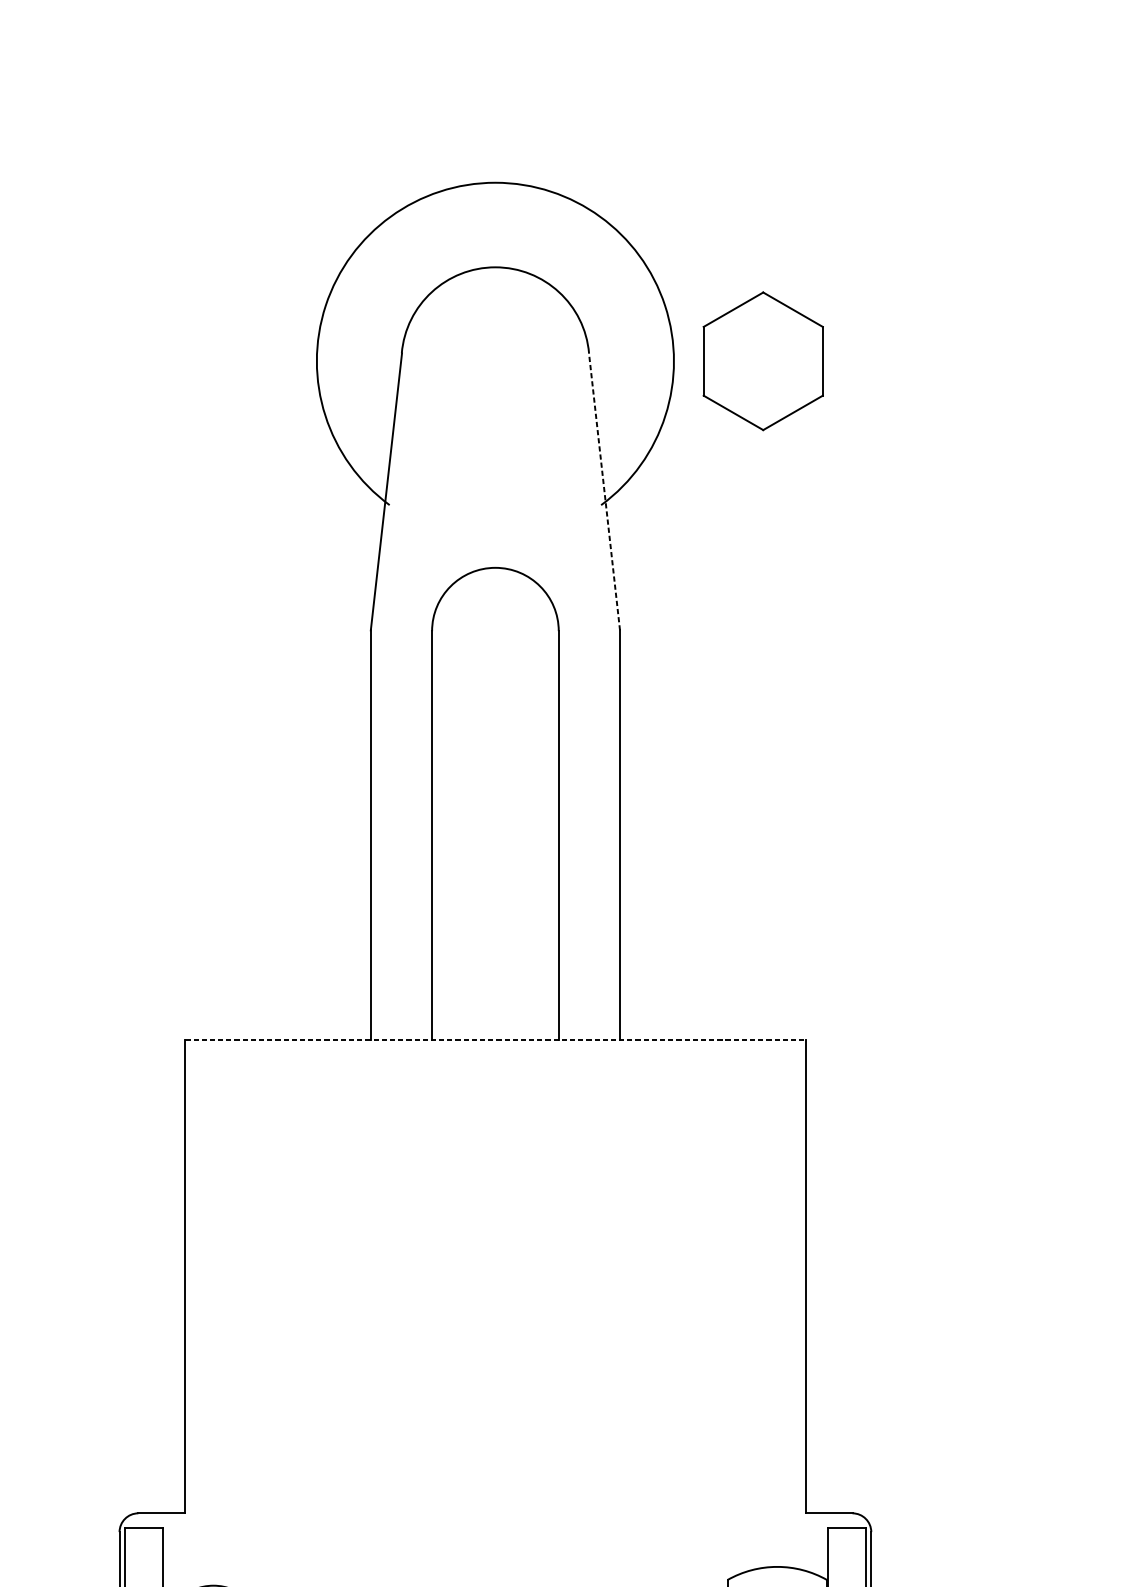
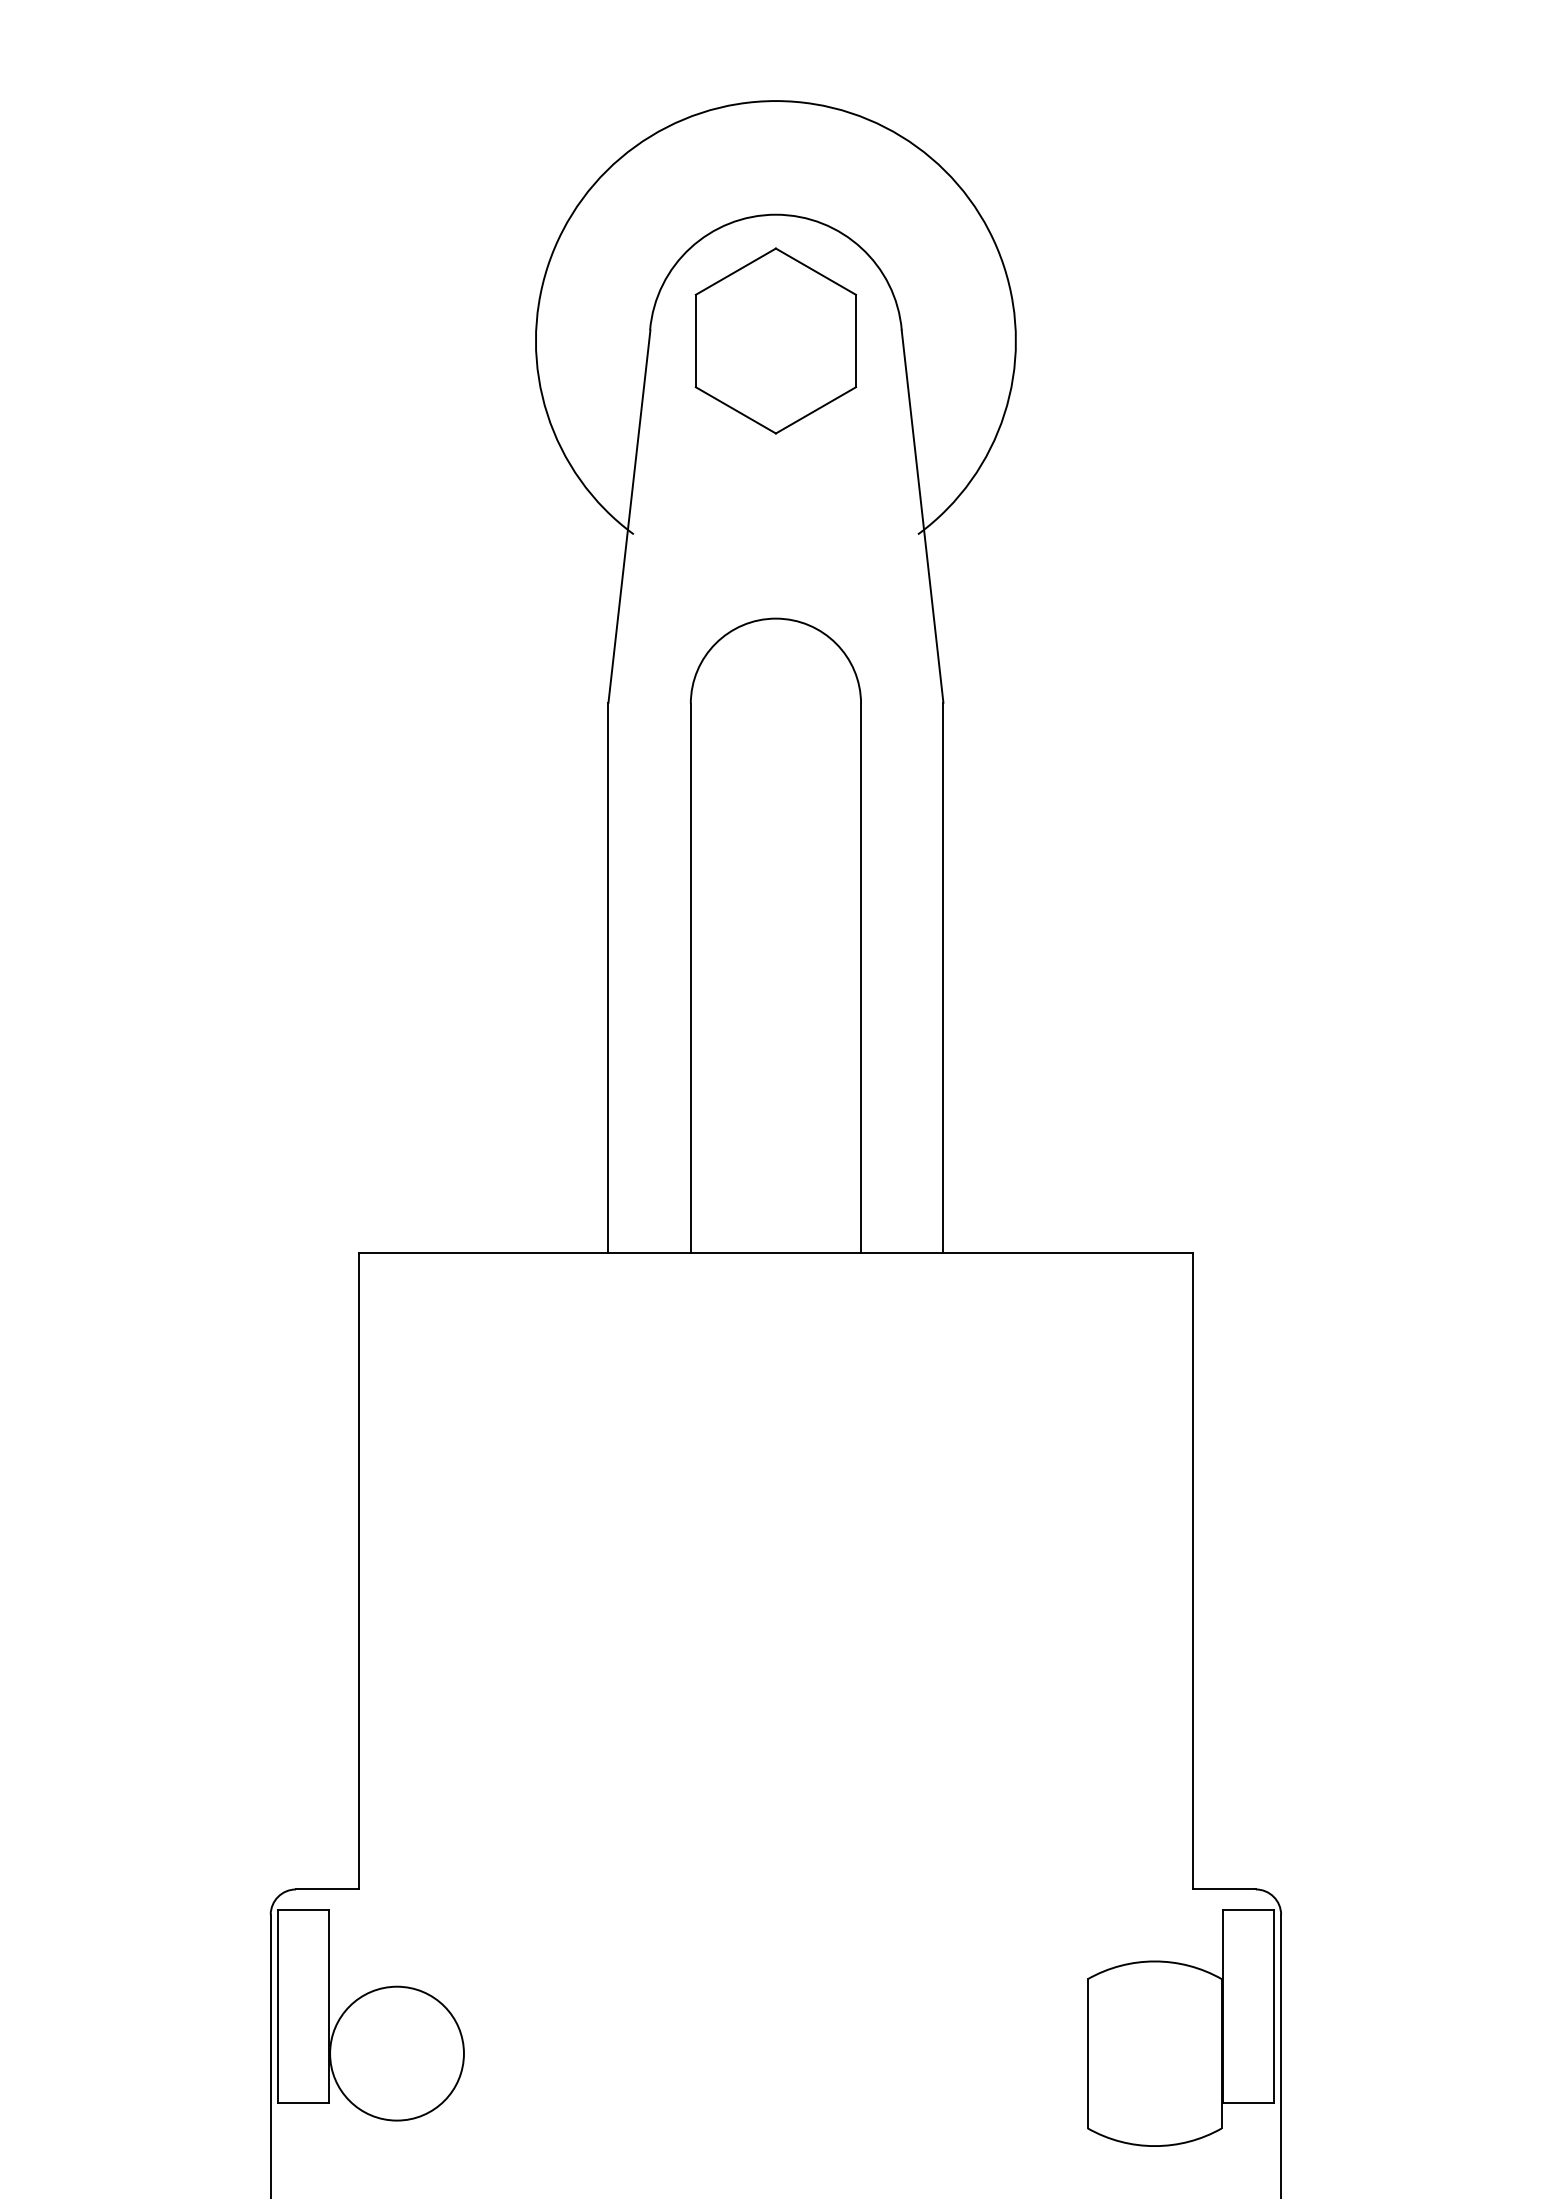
part: (762, 360) -> (775, 340), moved
line: (604, 491) -> (922, 516), dashed -> solid
line: (495, 1039) -> (775, 1252), dashed -> solid

